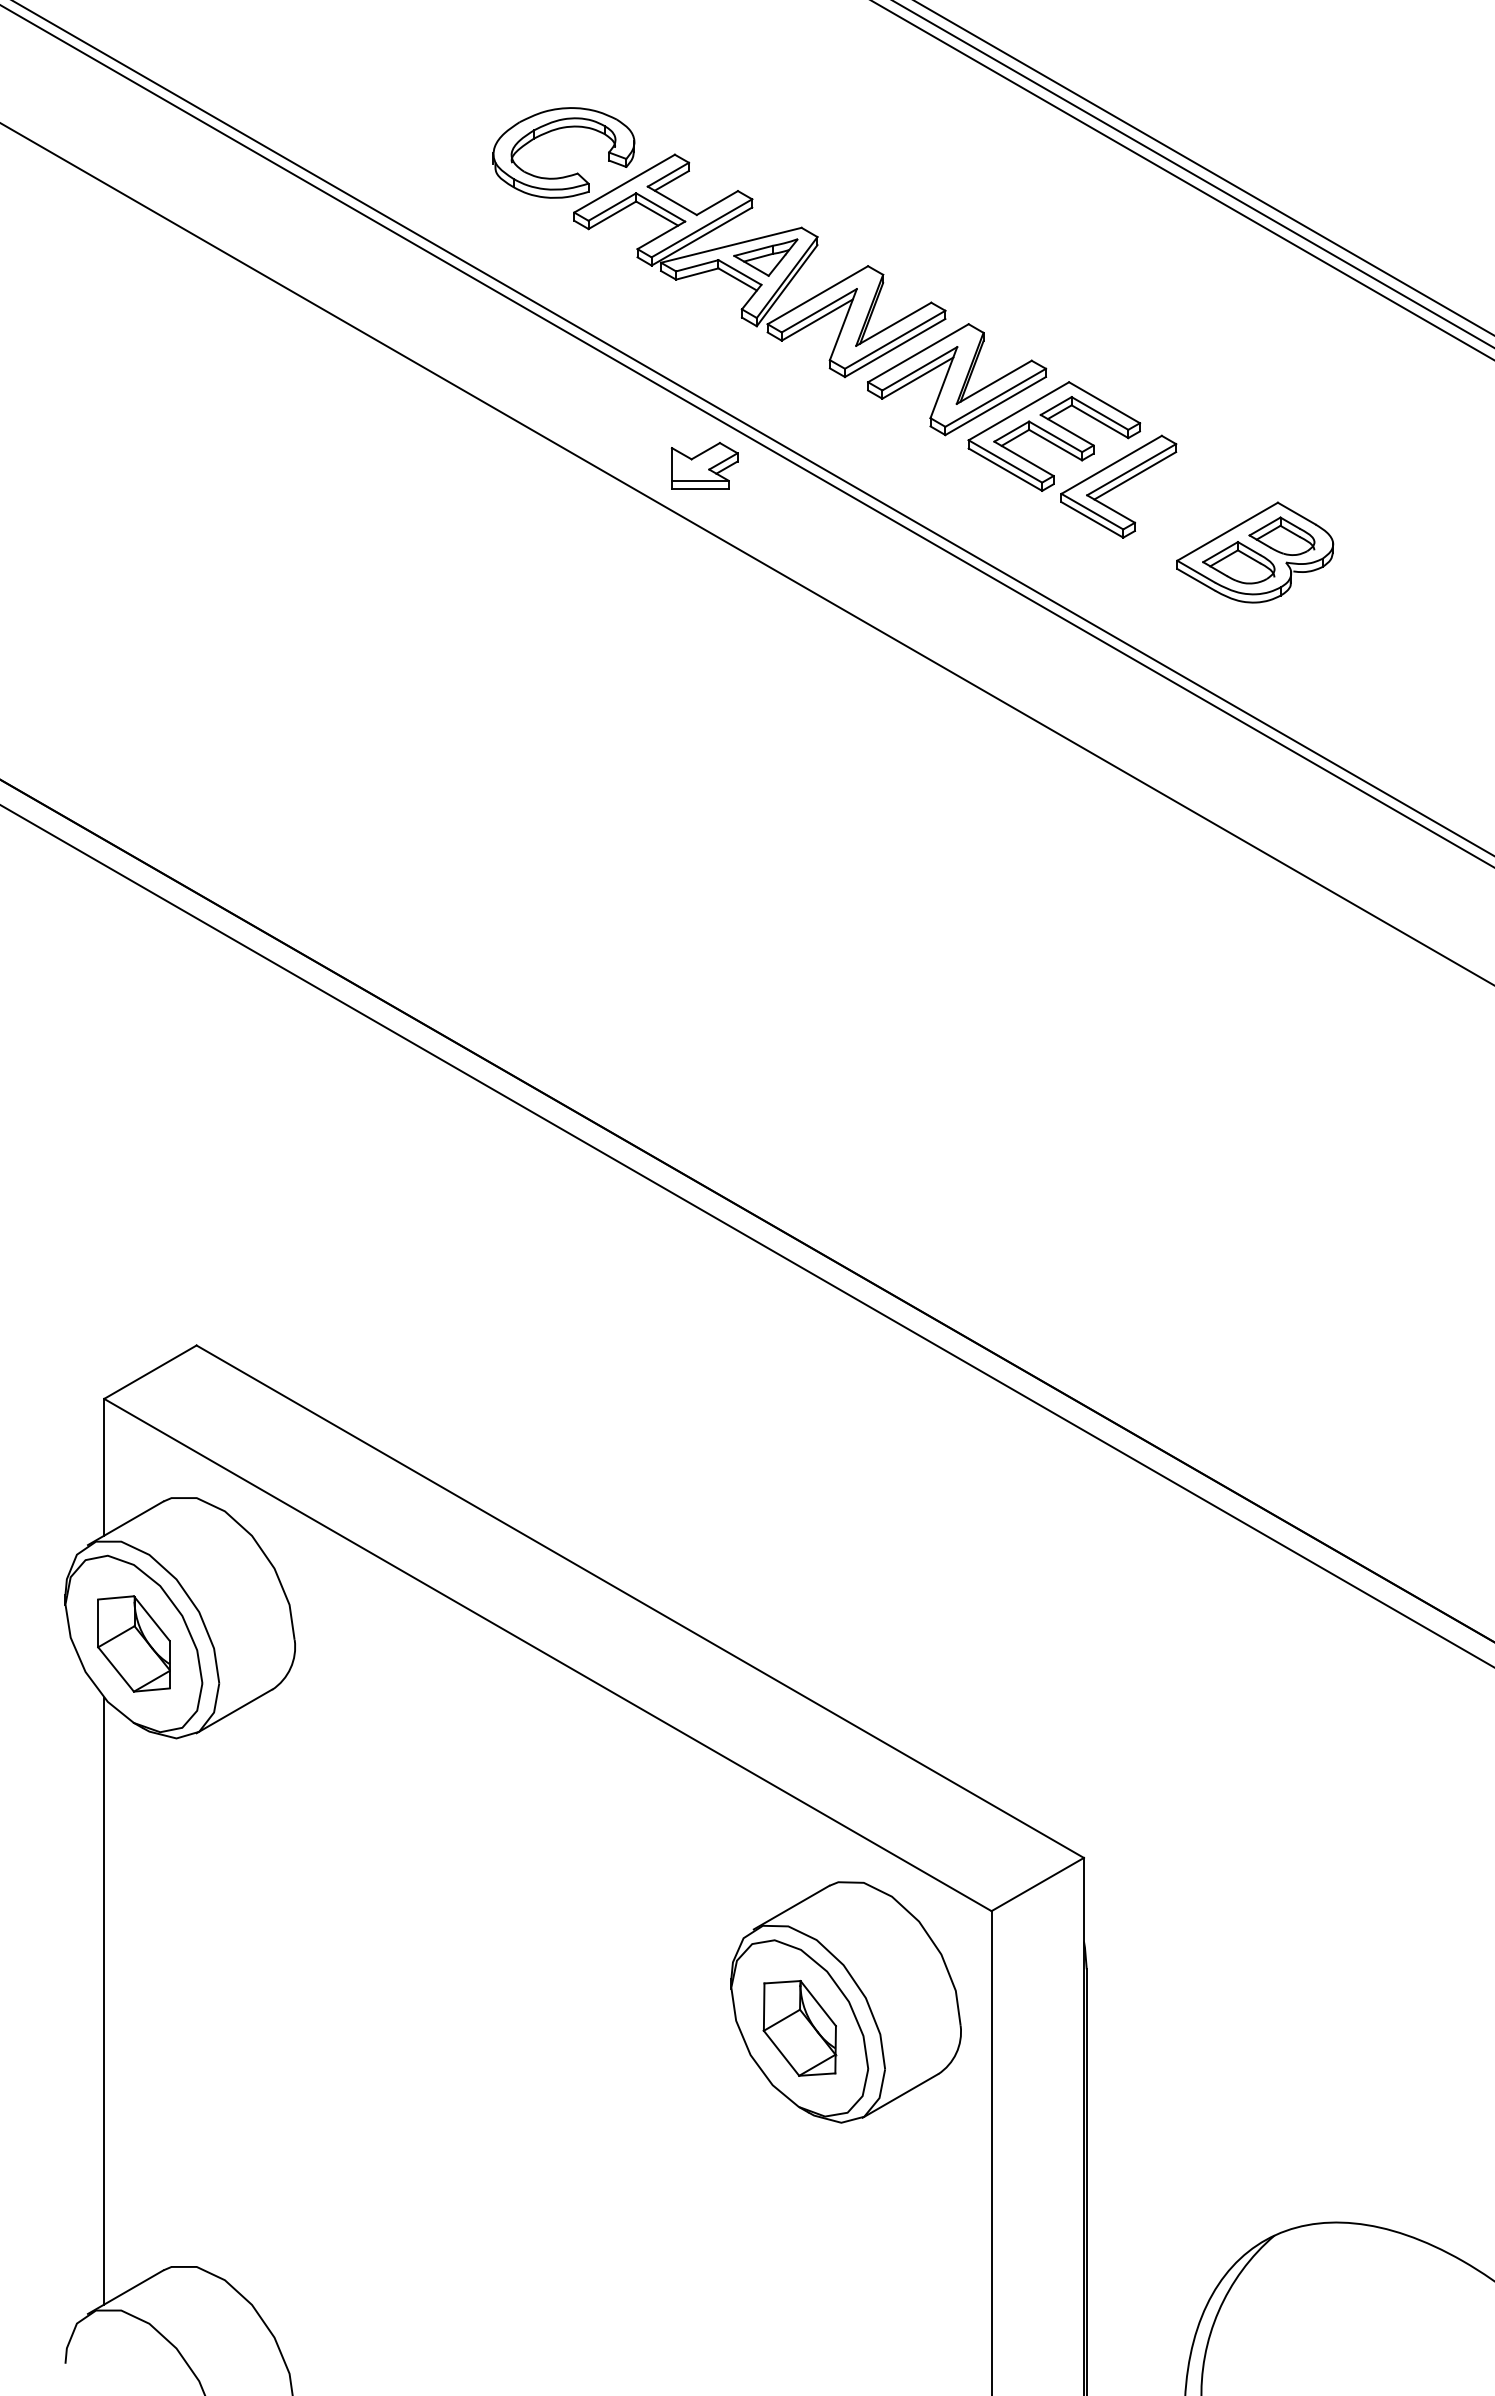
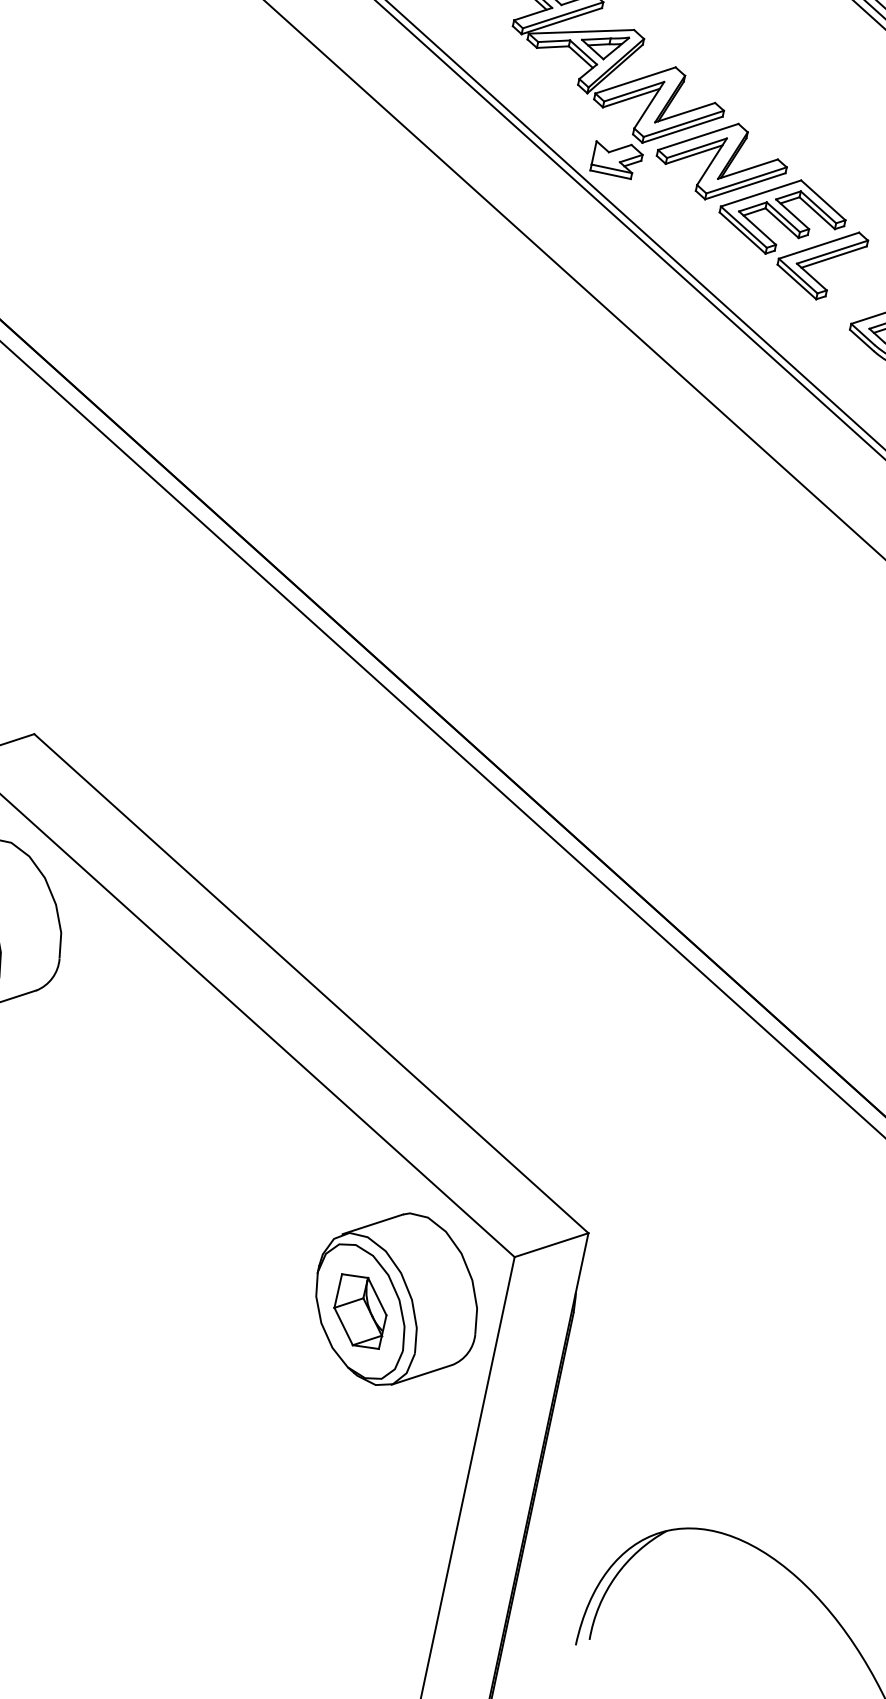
part: (704, 465) -> (617, 158), moved

